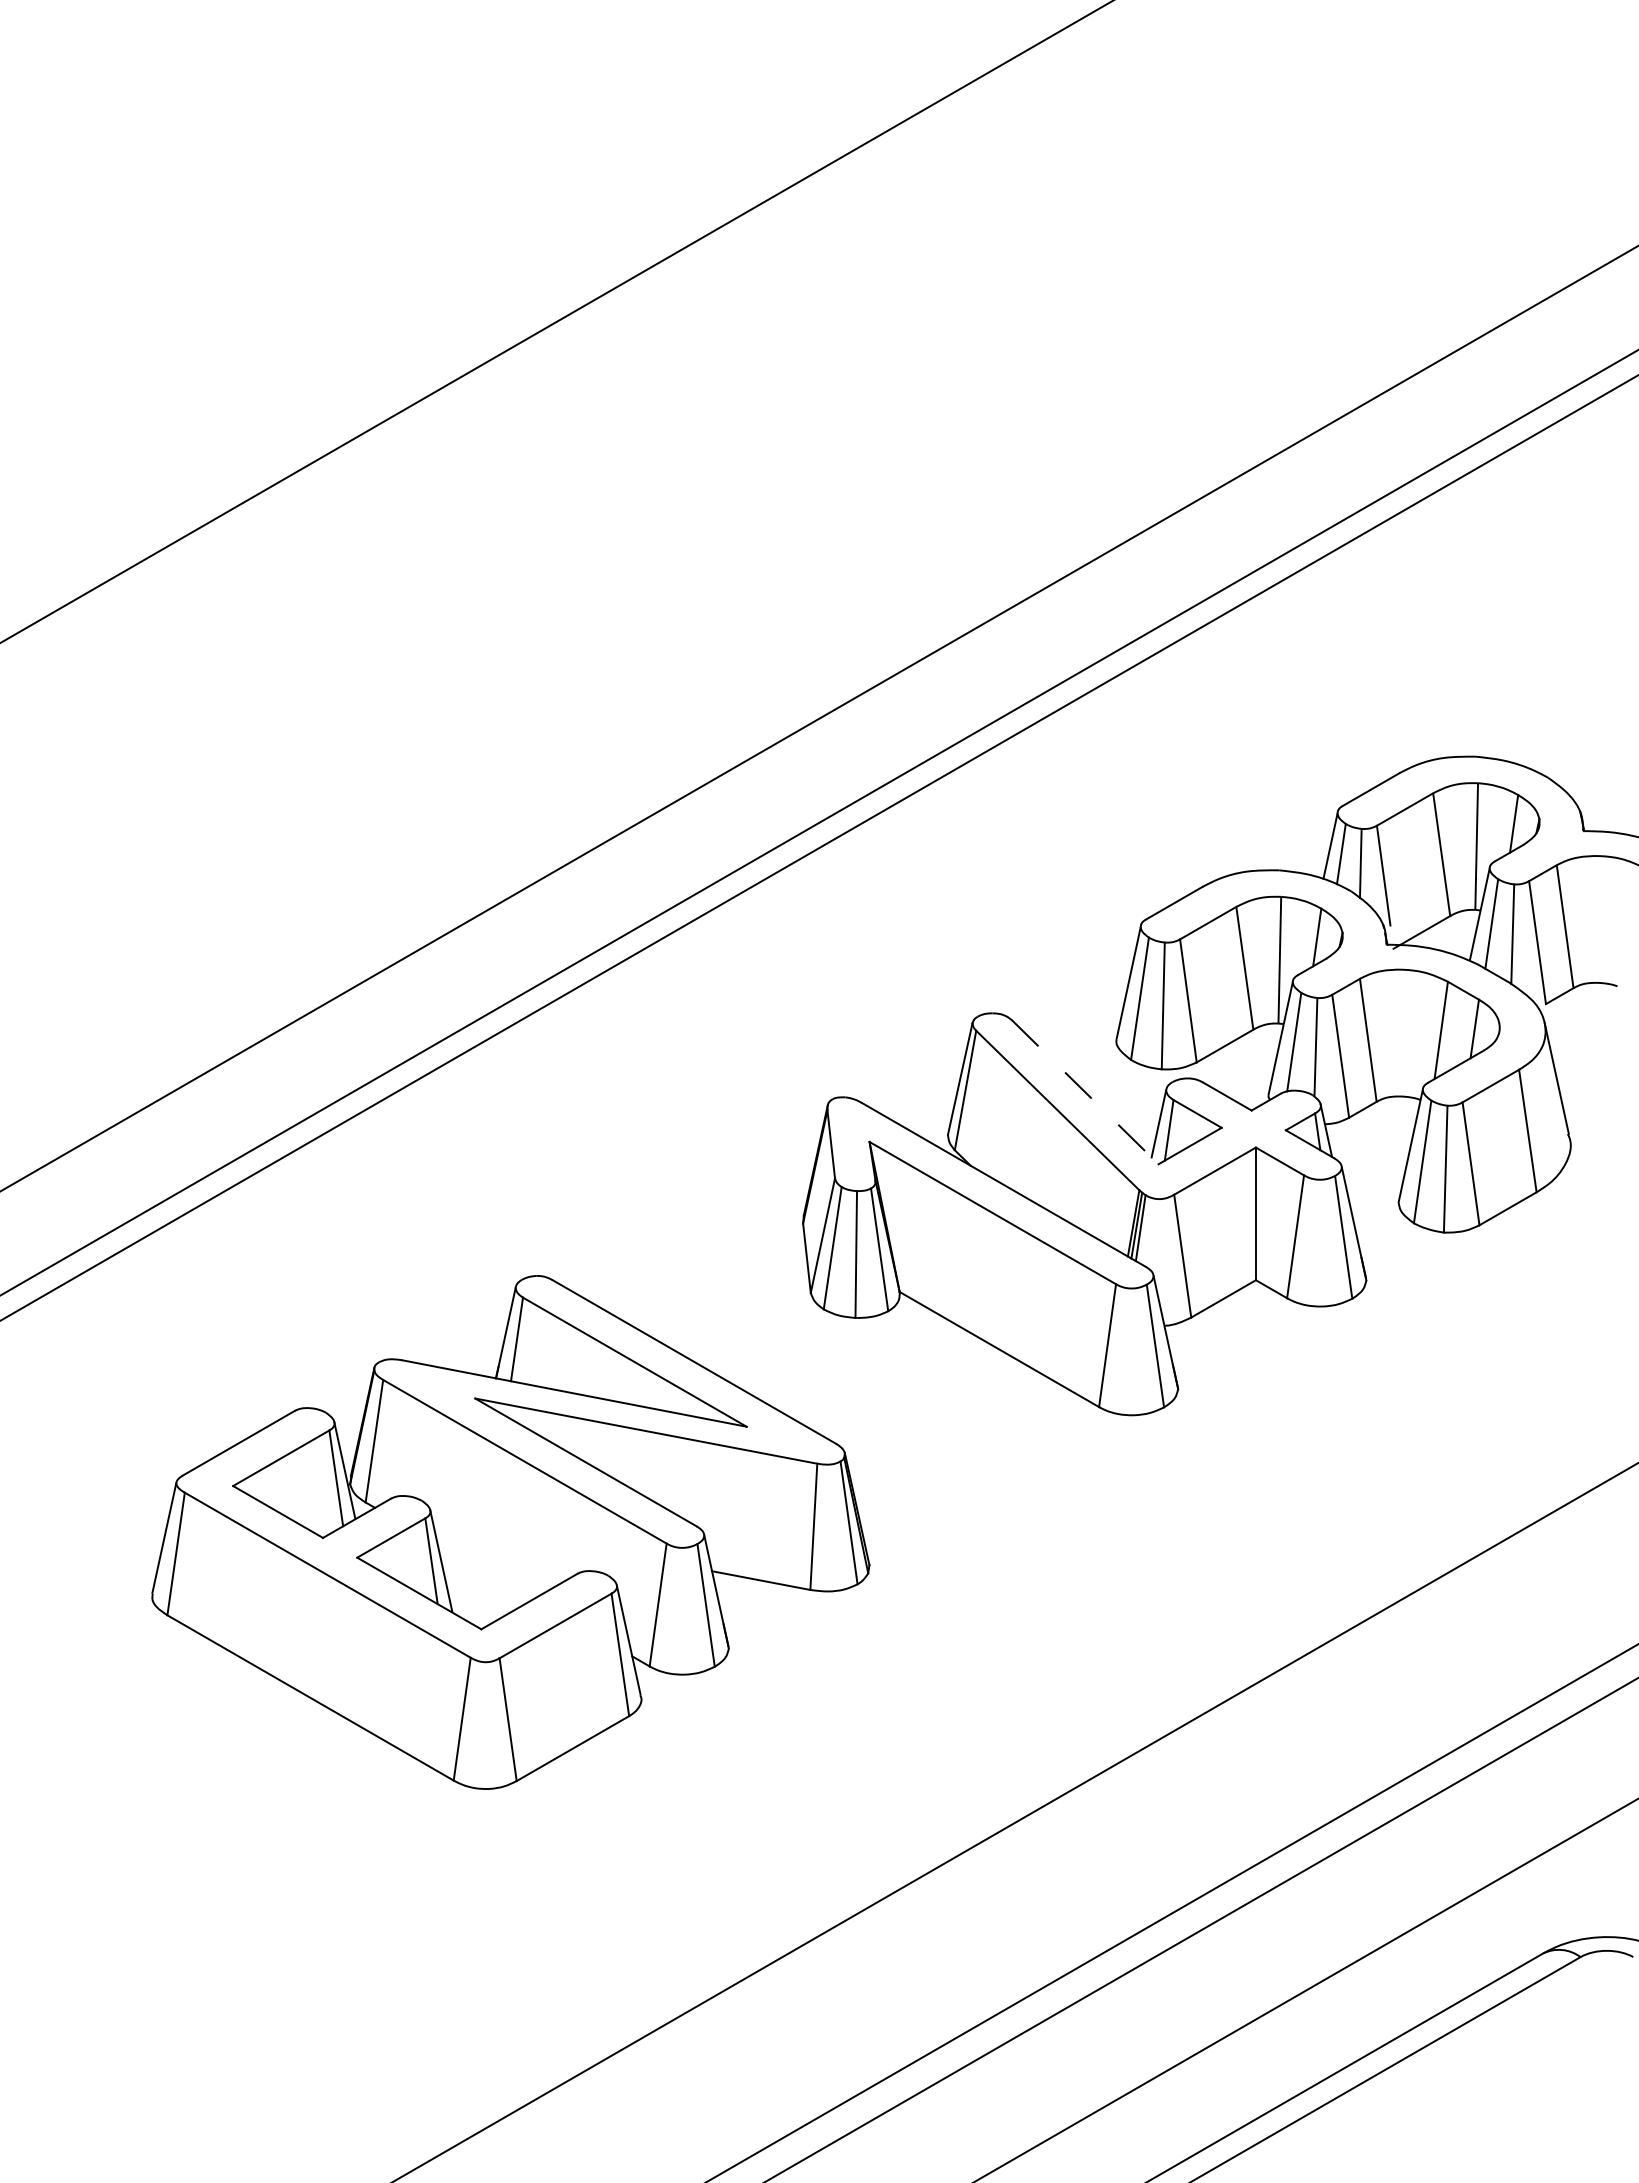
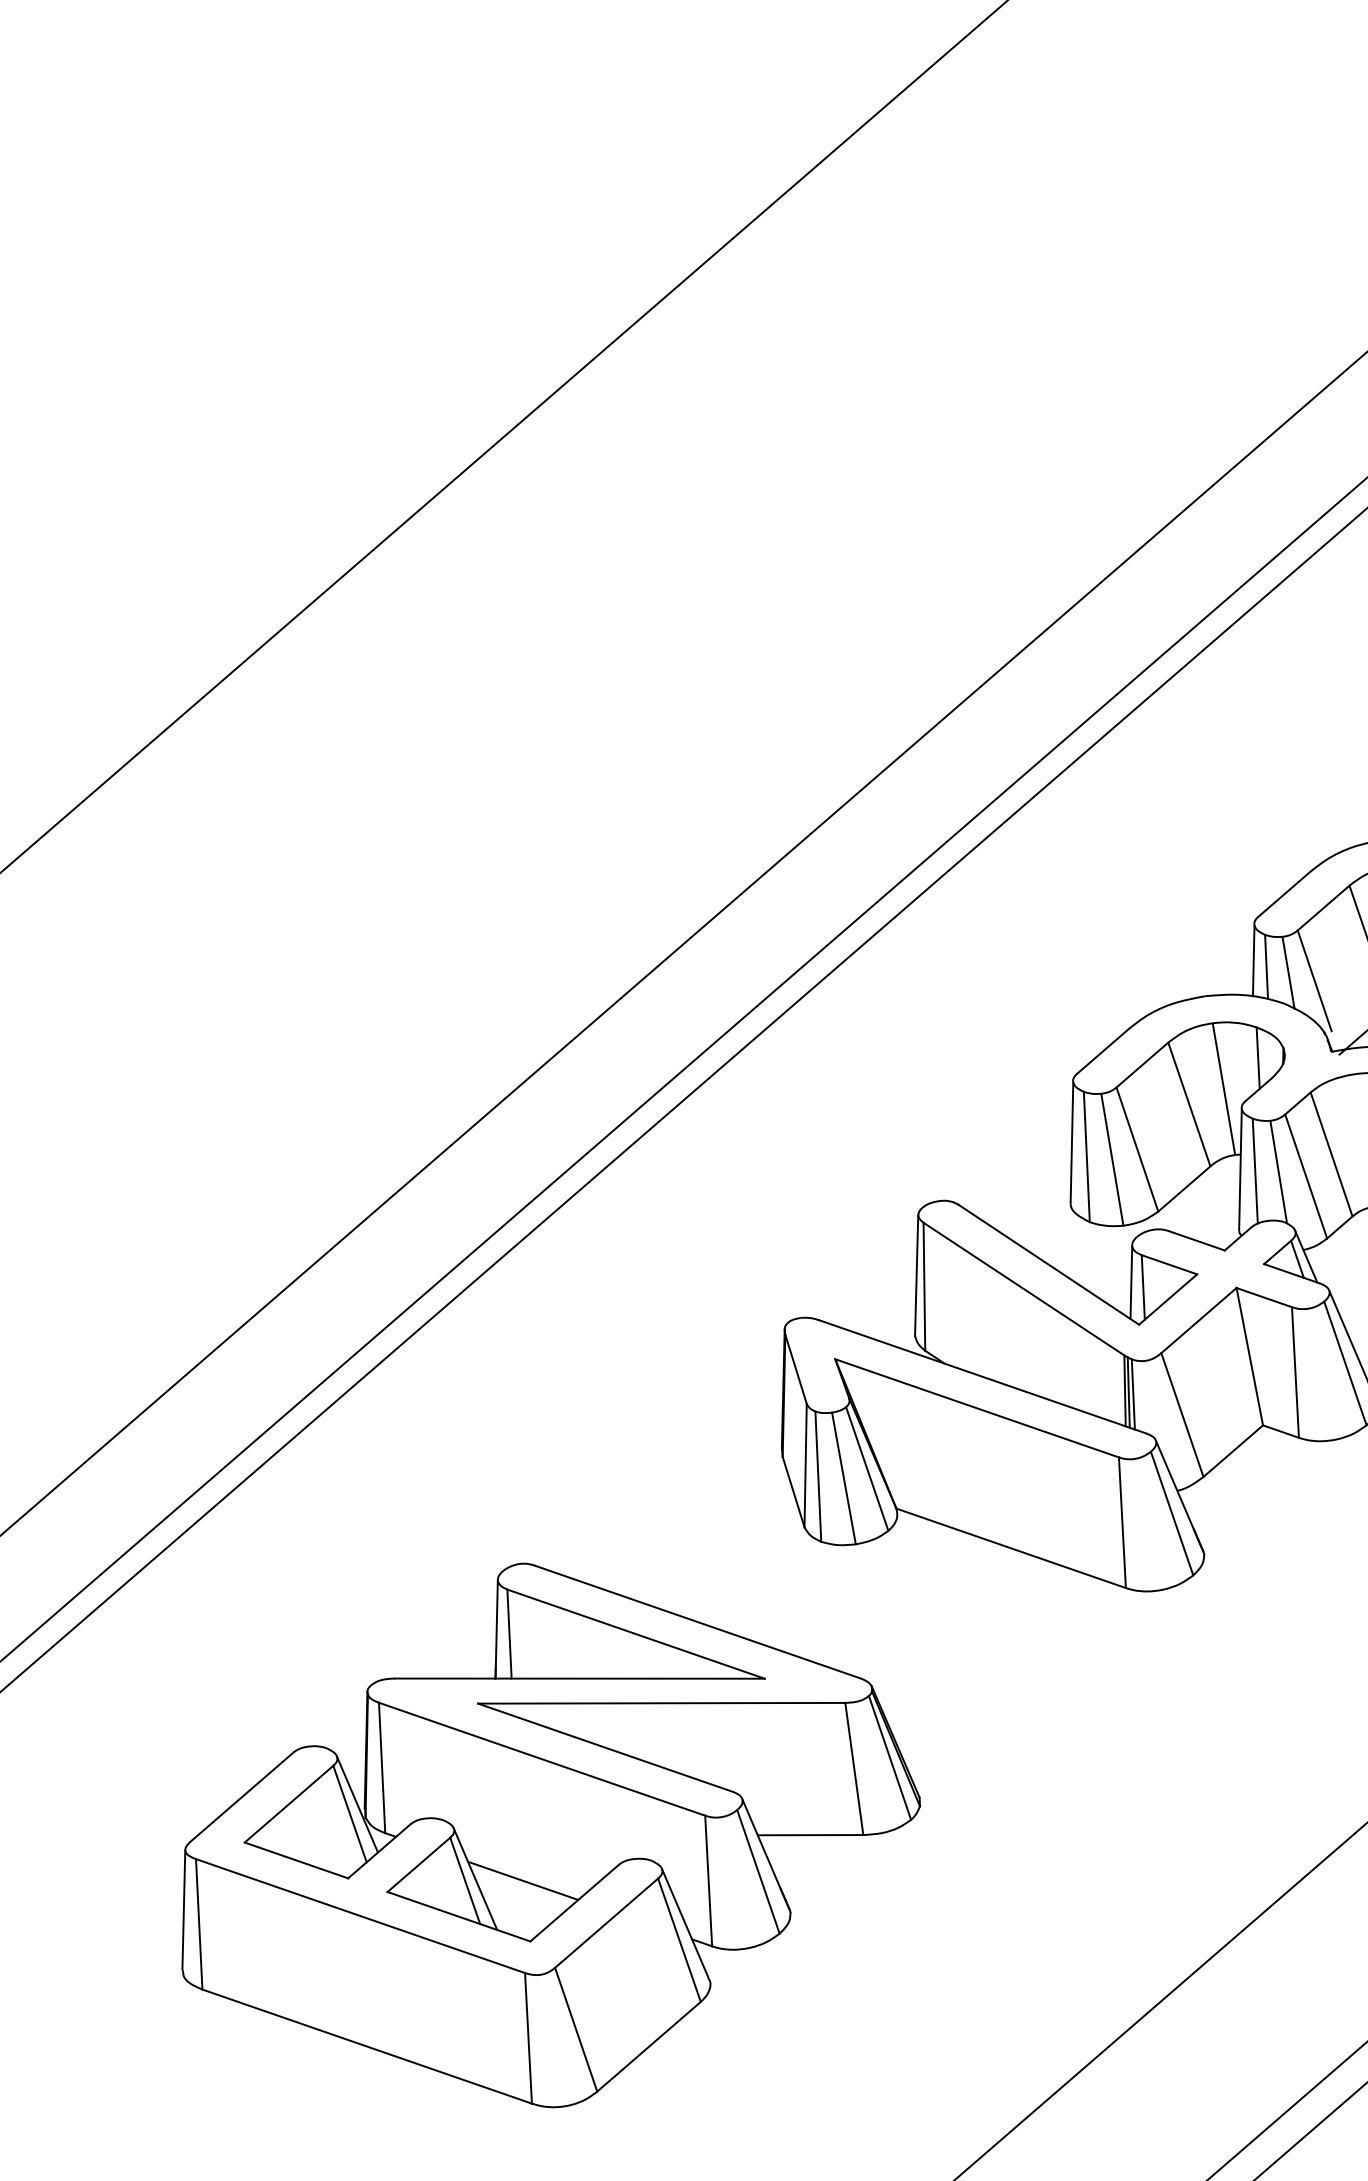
line: (1085, 1092) -> (1049, 1264), dashed -> solid
line: (485, 1571) -> (523, 1880), added

